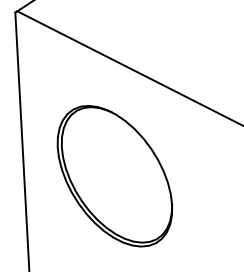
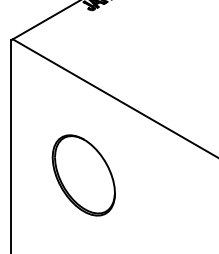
part: (114, 176) -> (83, 175), size x0.7

